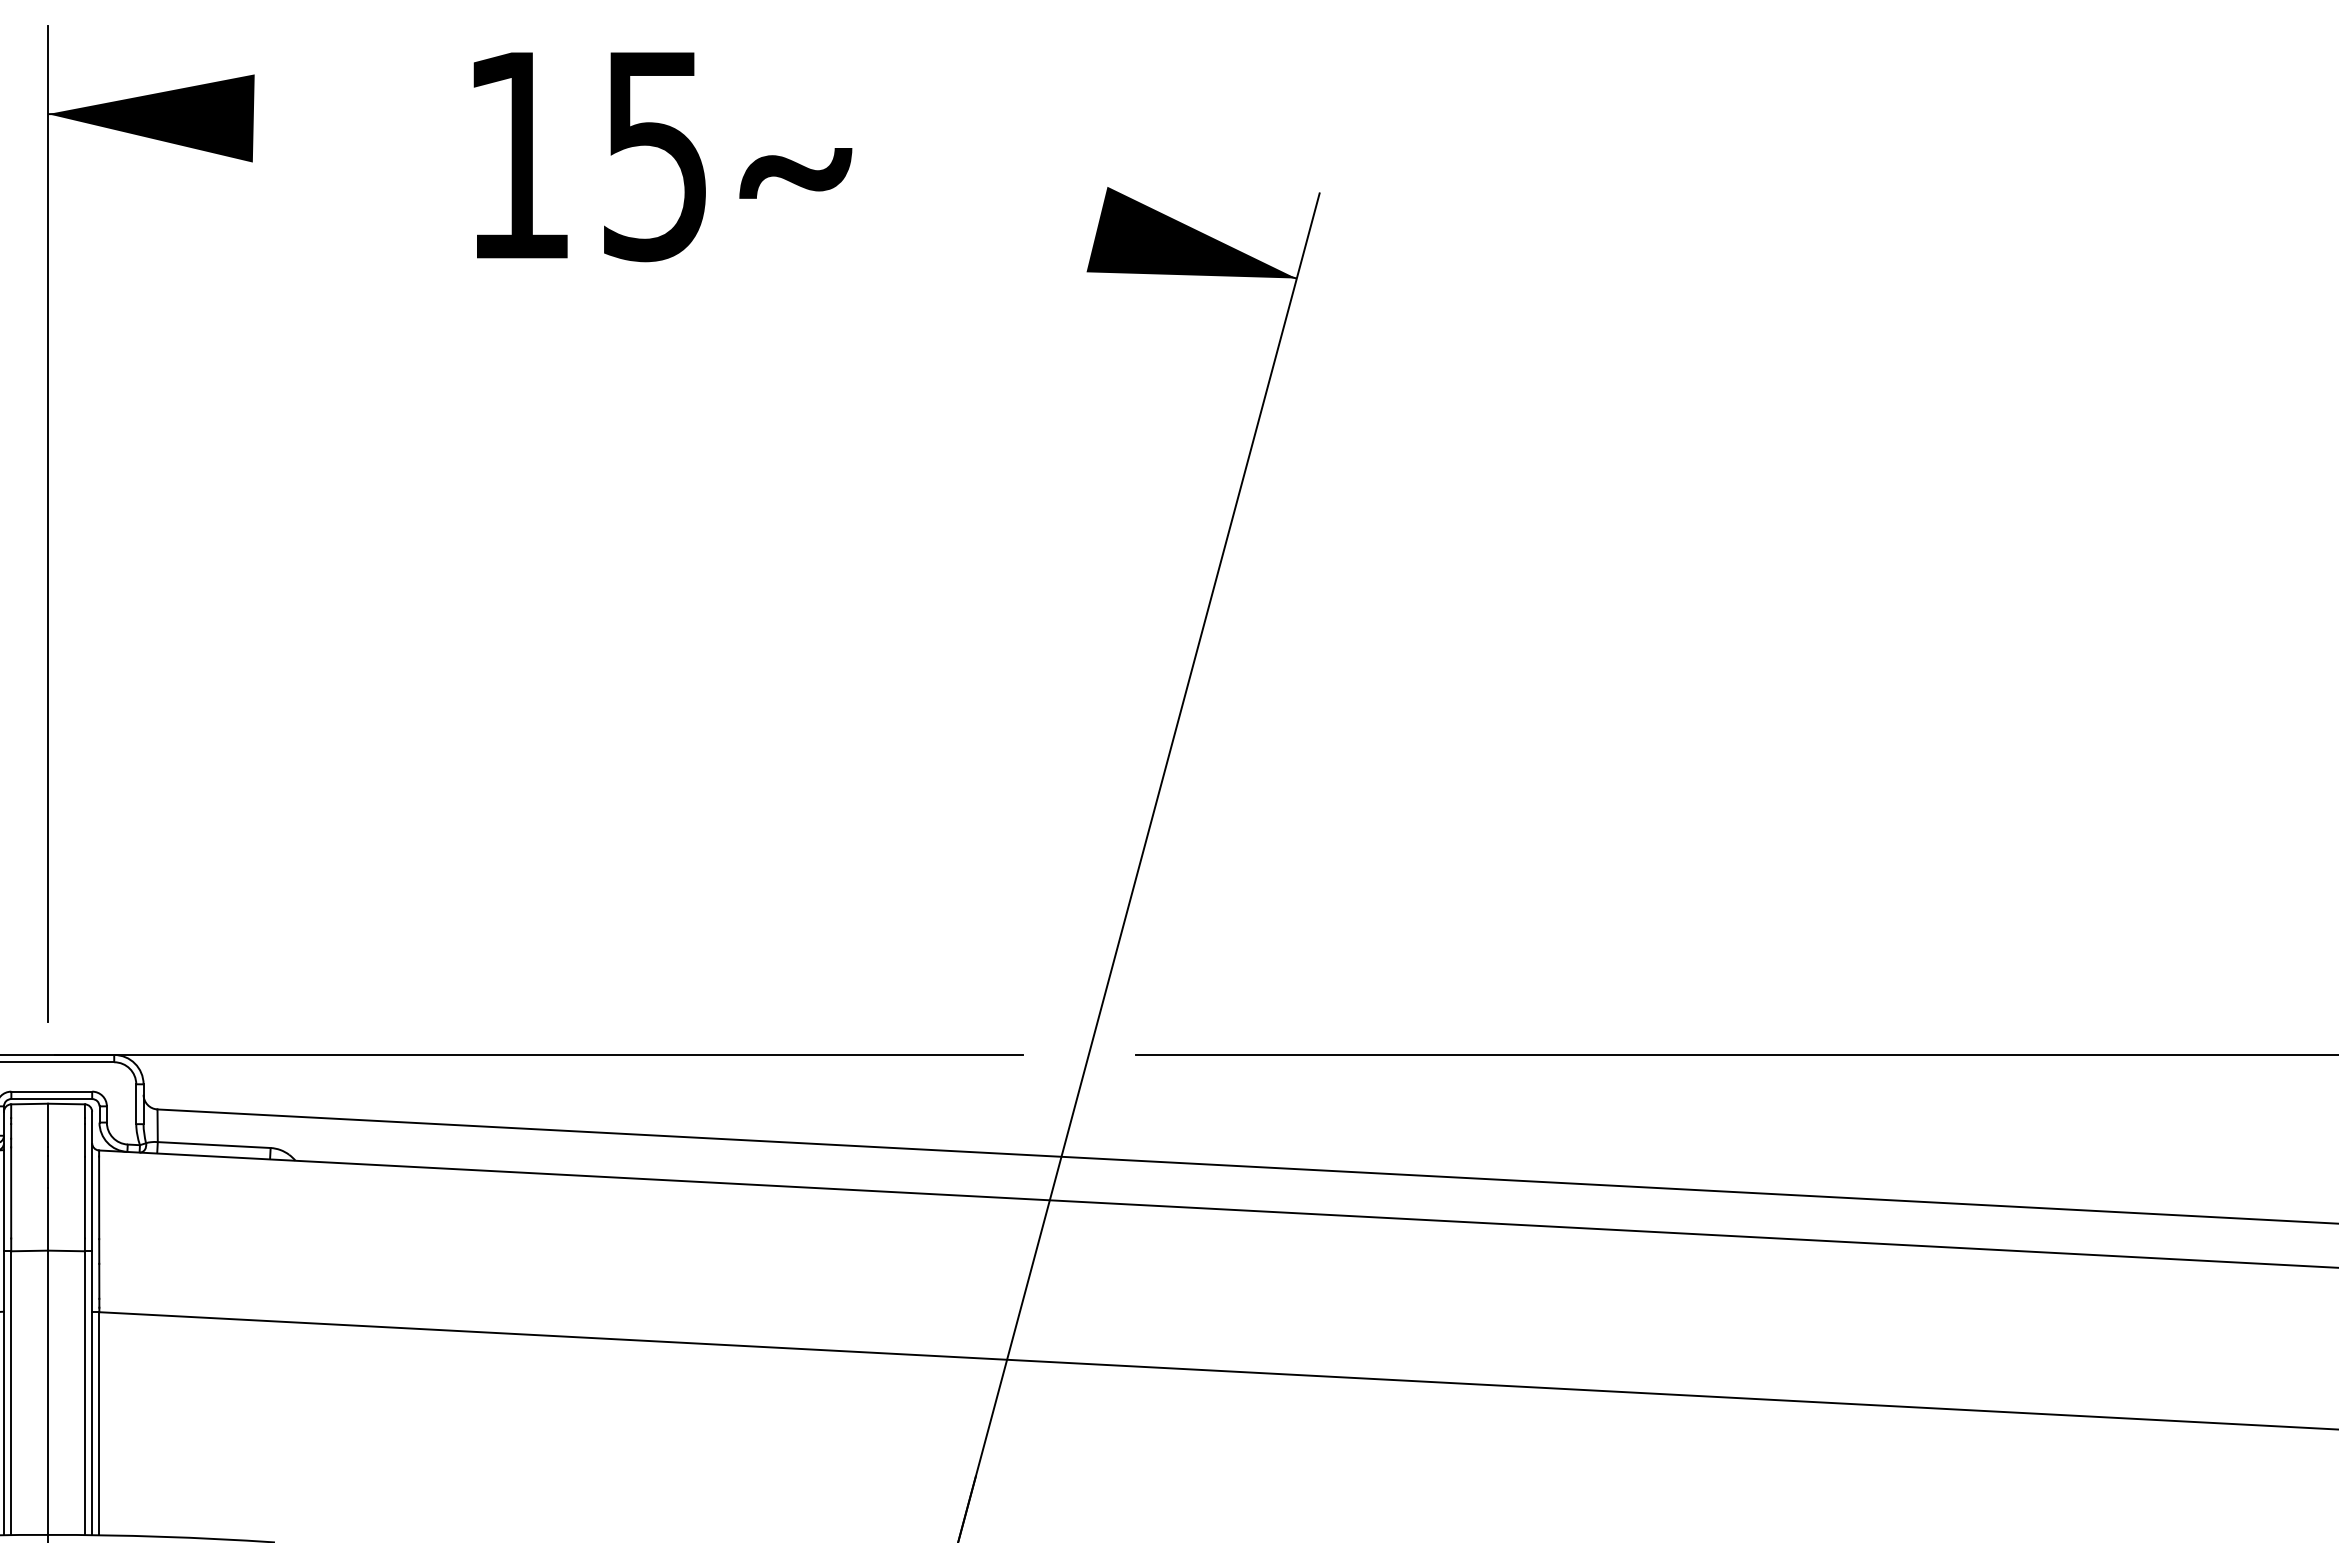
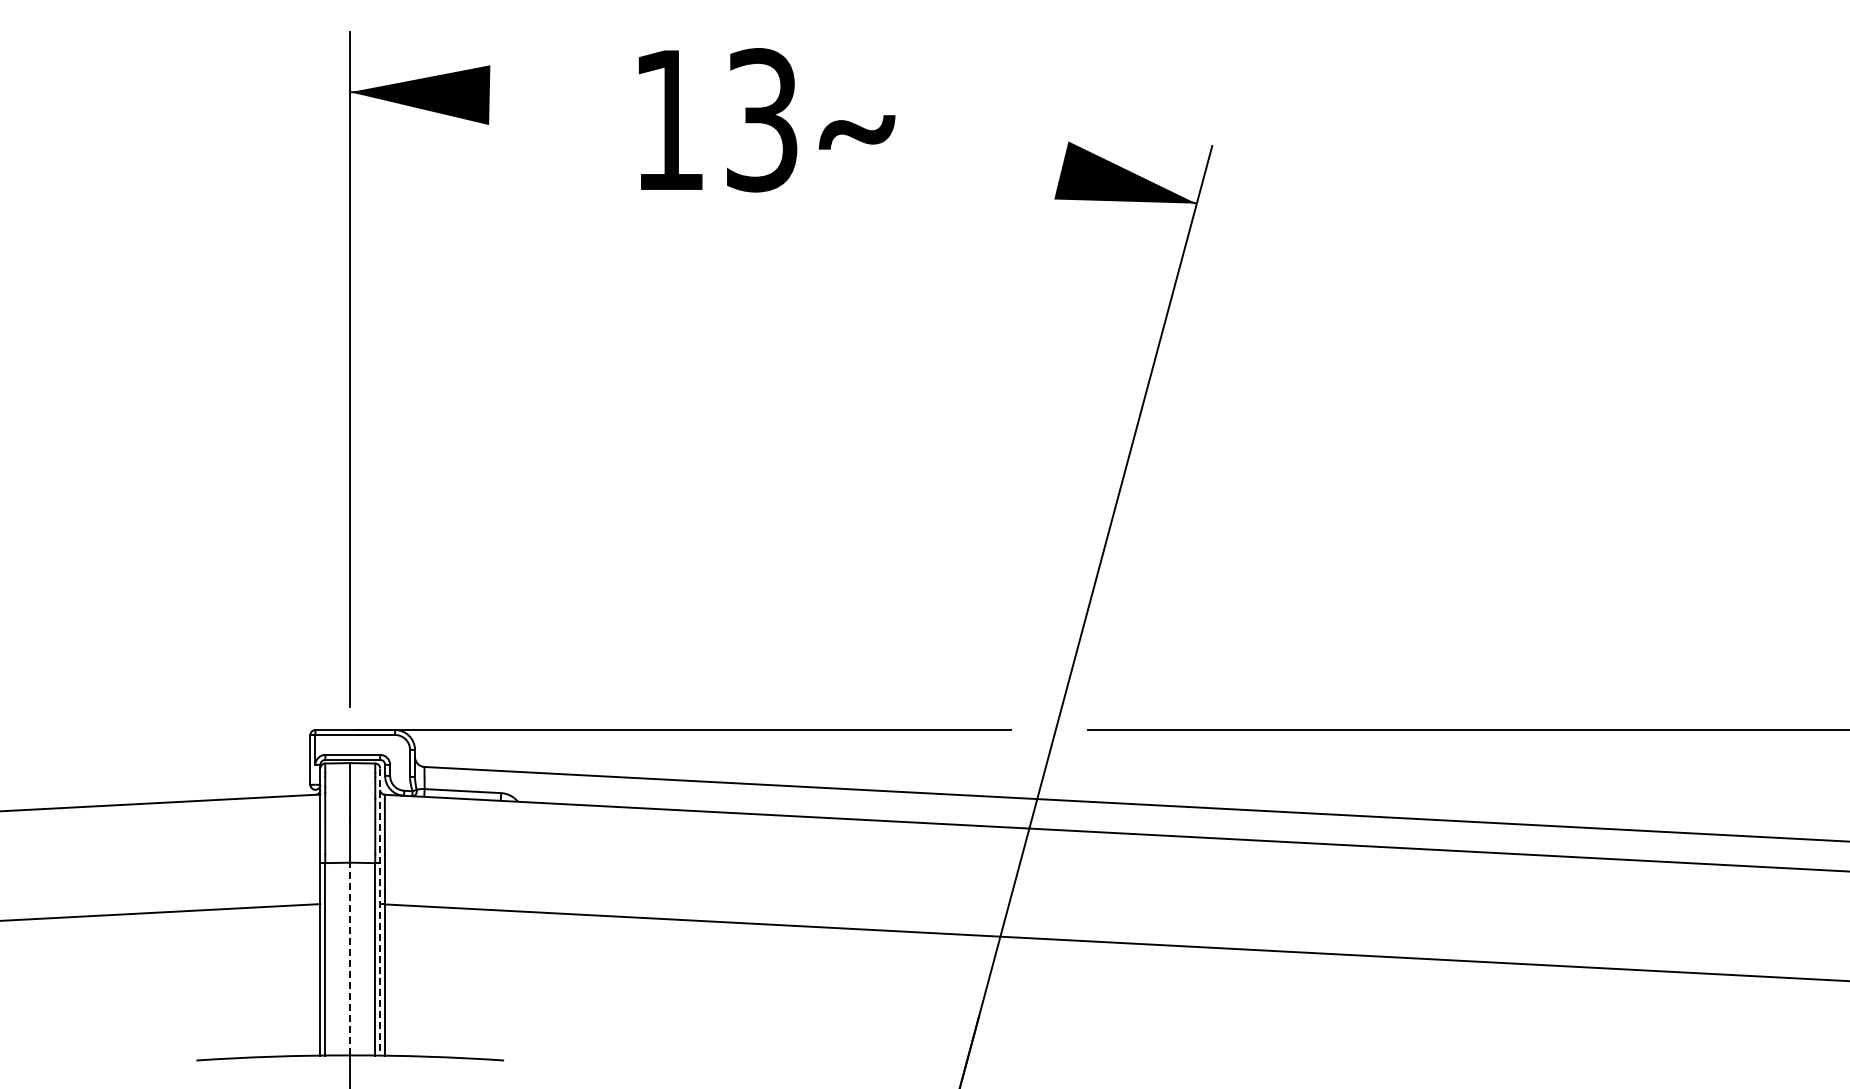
text: (656, 155) -> (762, 120), 15 -> 13
line: (92, 1324) -> (380, 912), solid -> dashed
line: (48, 1391) -> (350, 958), solid -> dashed

